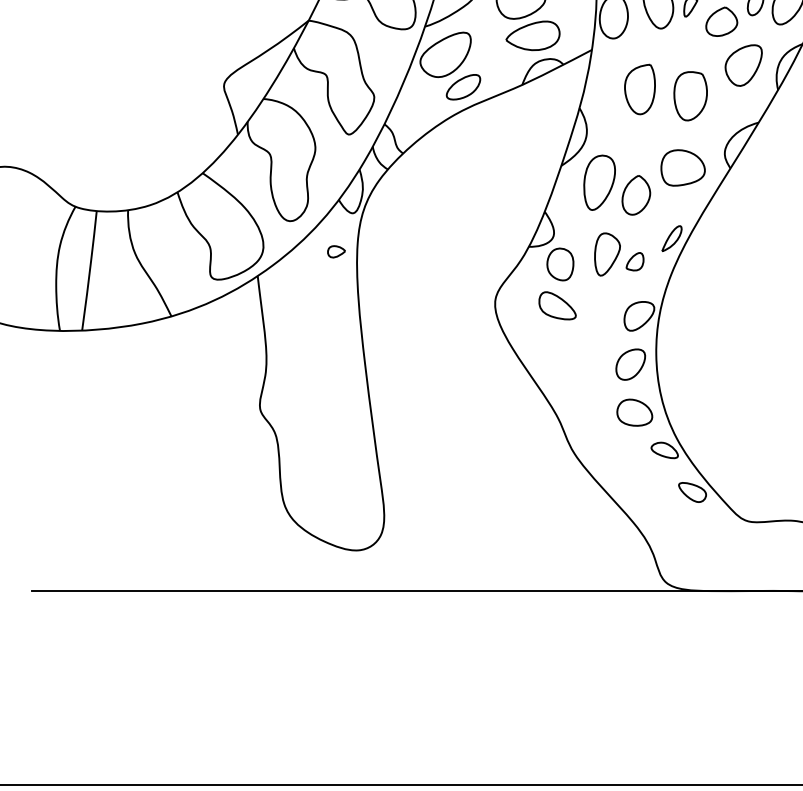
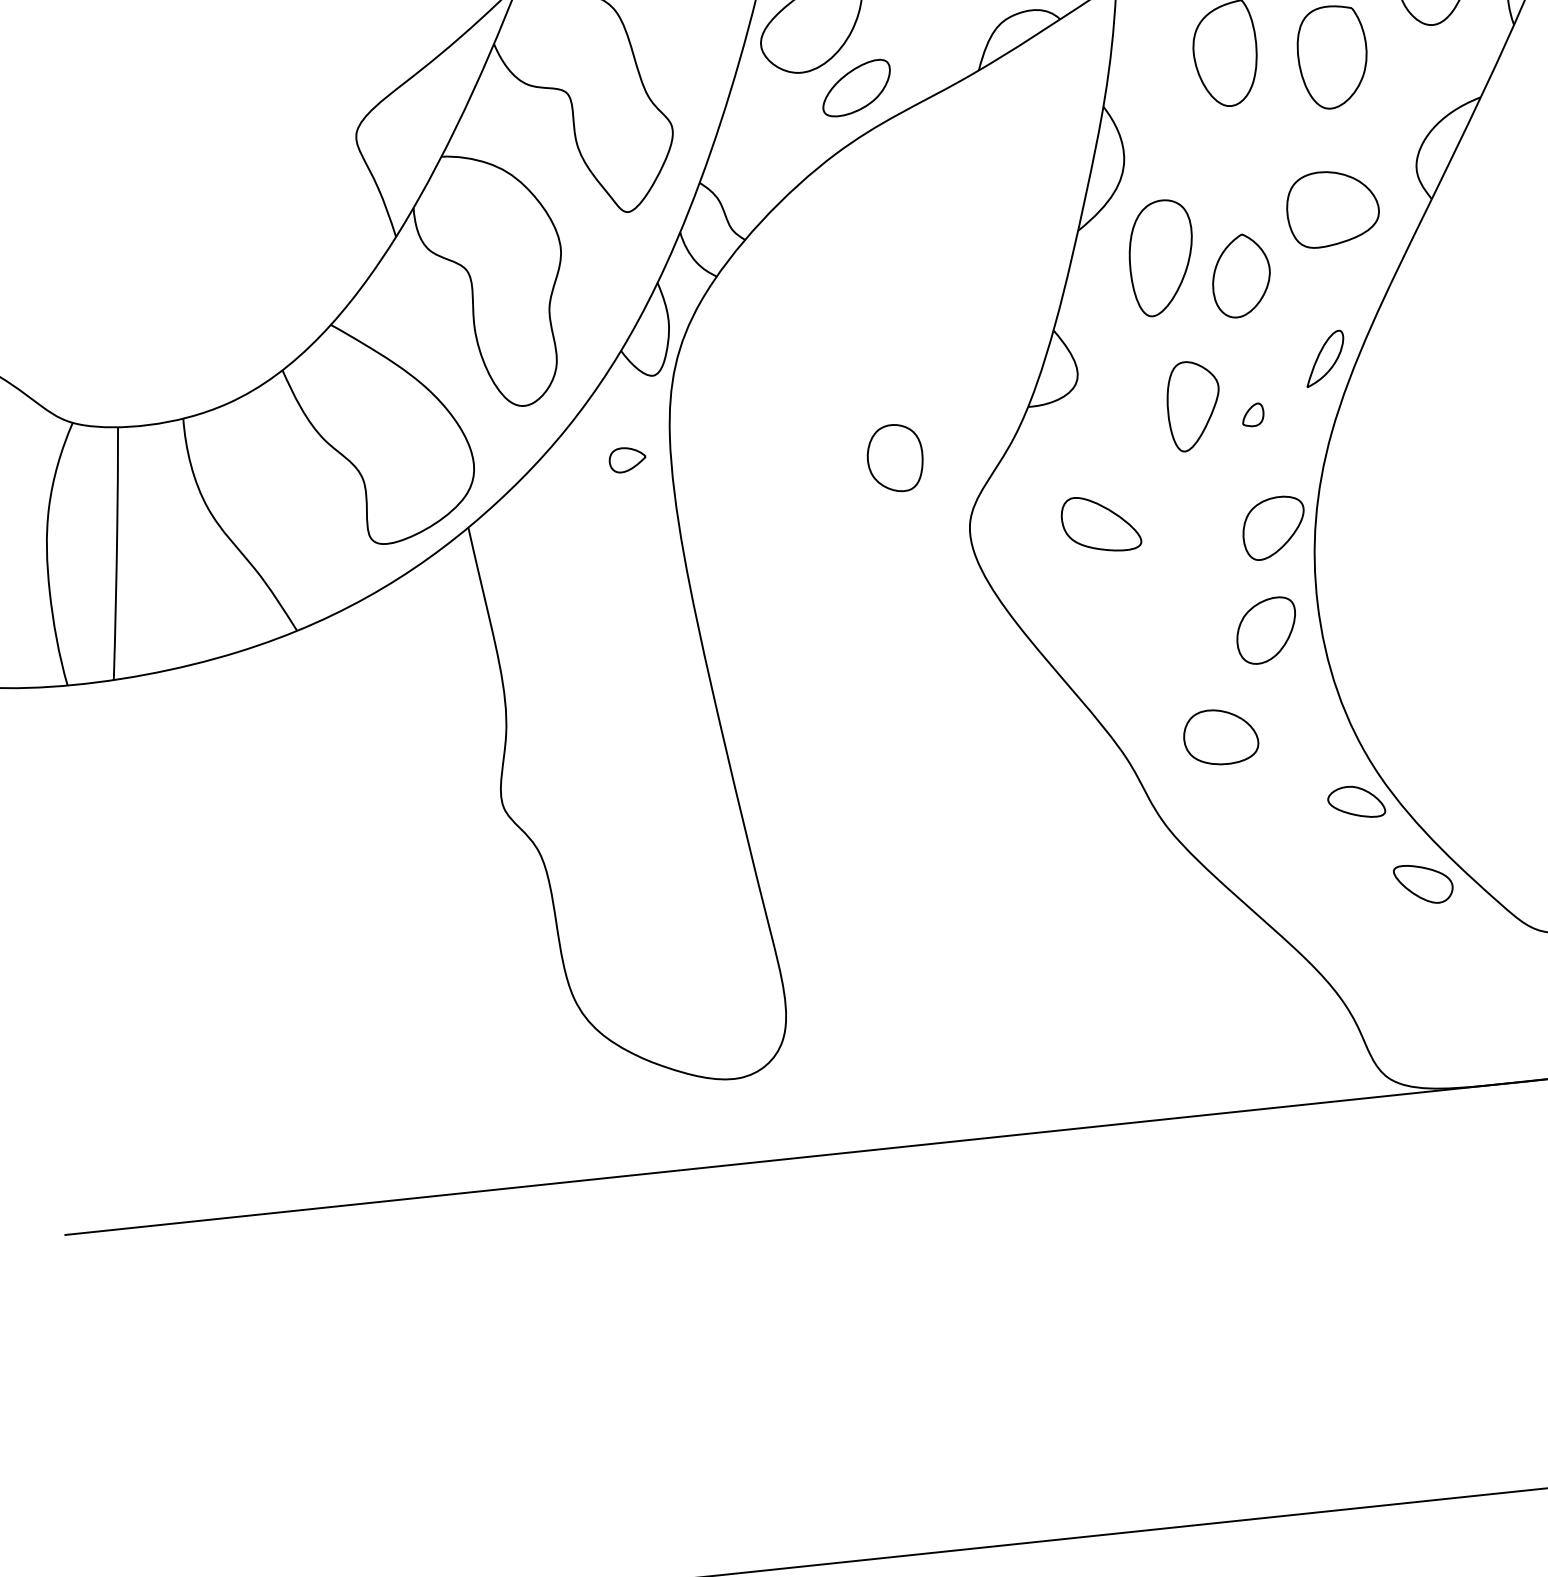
part: (634, 261) -> (1251, 414), size x0.6
part: (560, 264) -> (895, 458), moved
part: (634, 412) -> (1220, 736), moved

